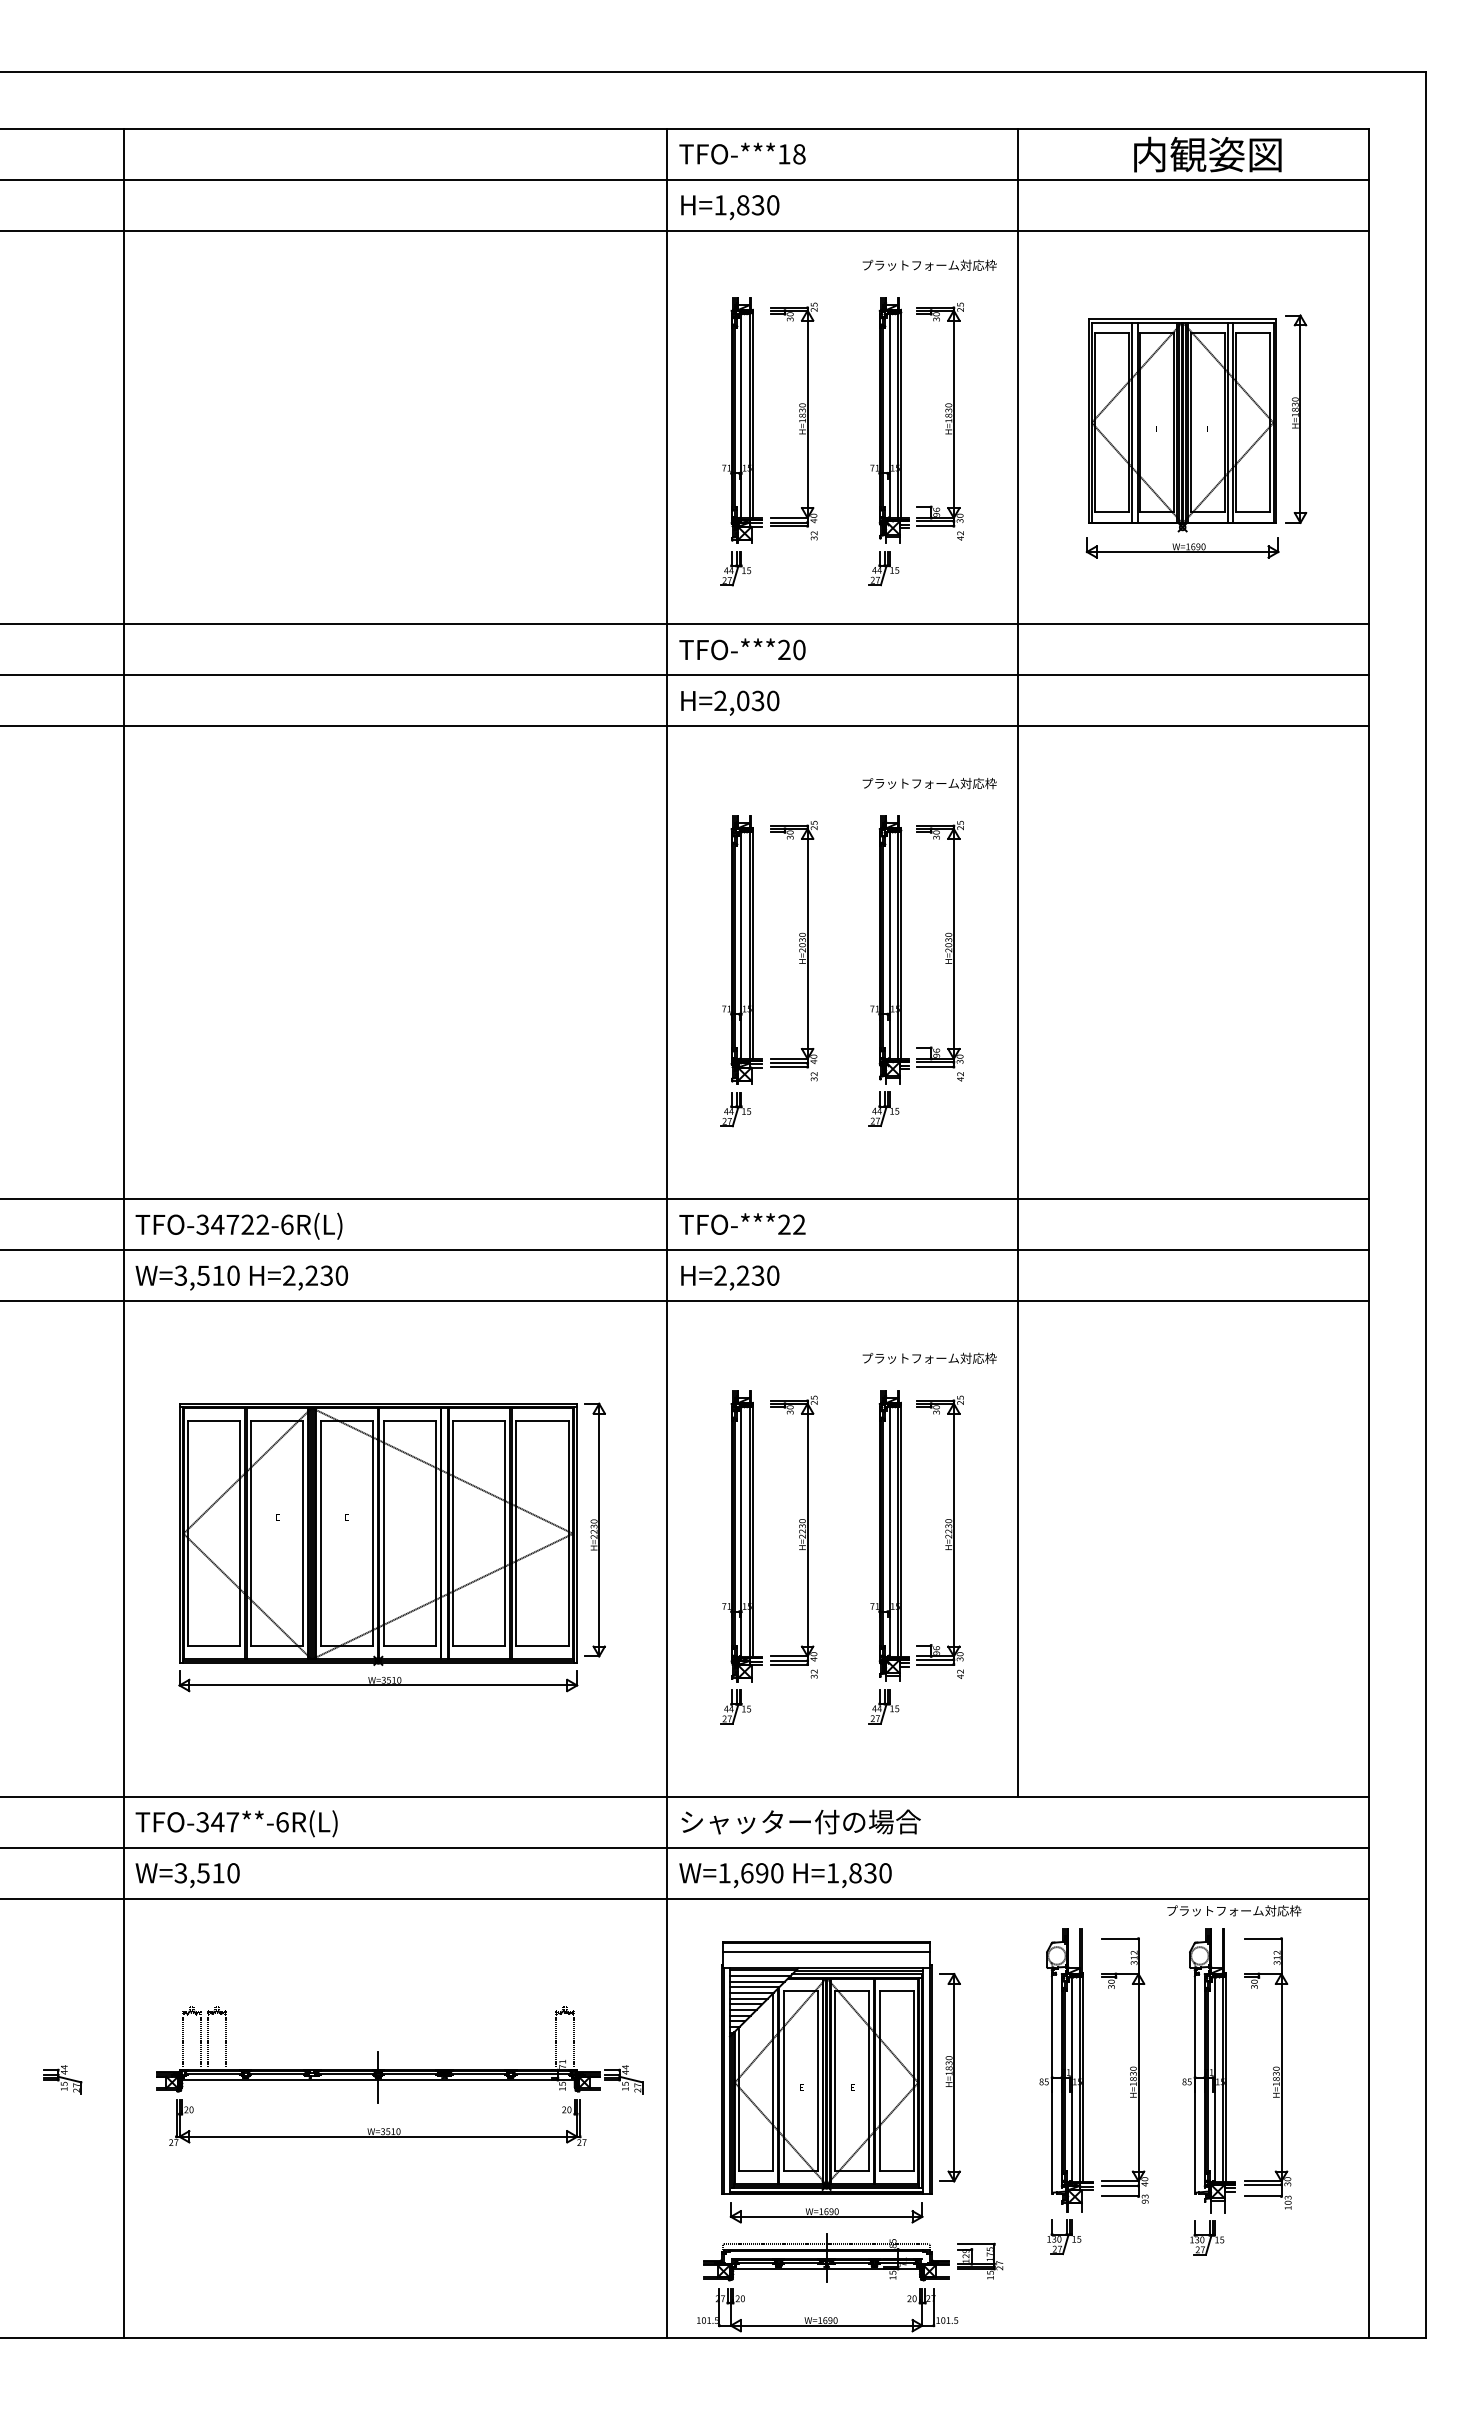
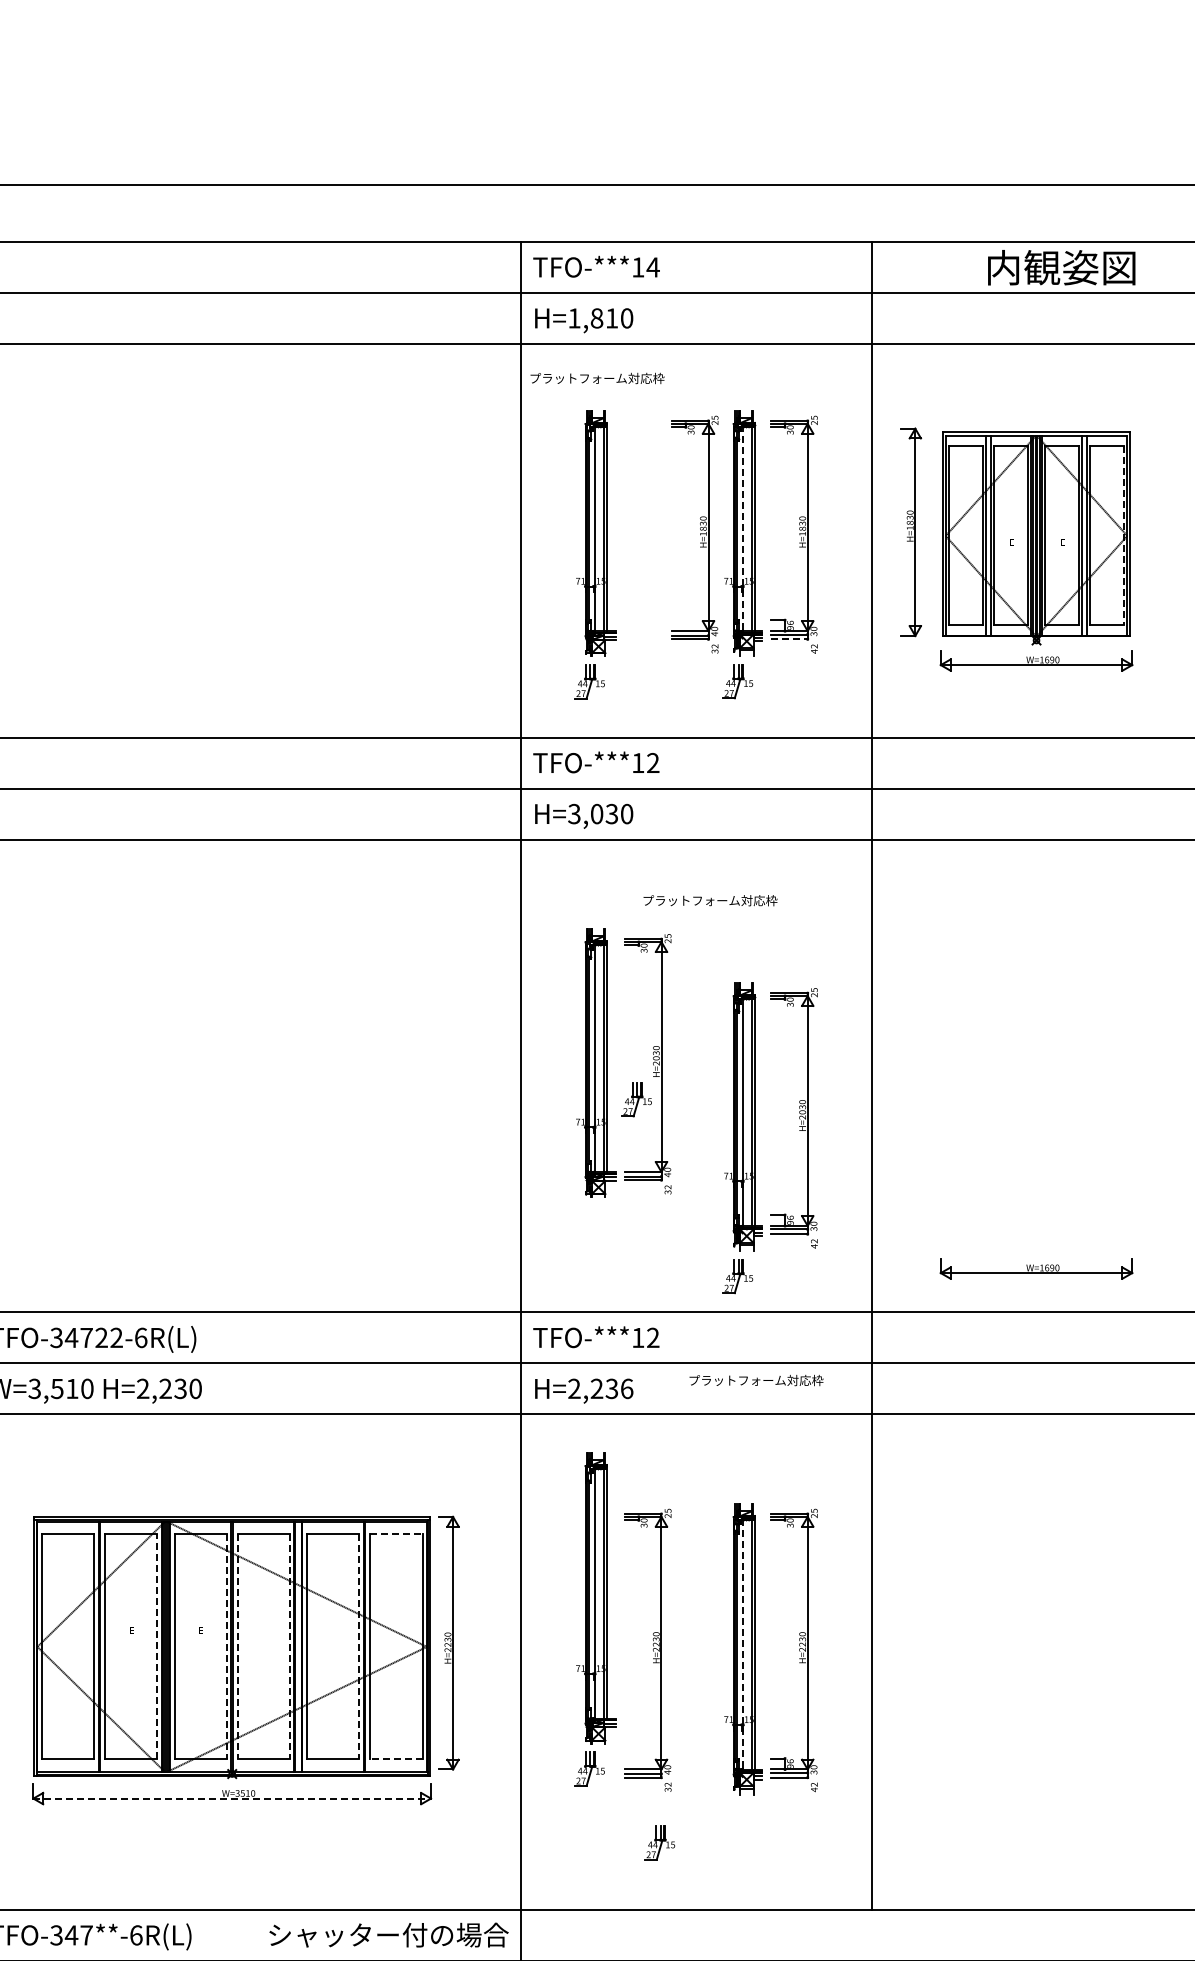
text: (799, 154) -> (653, 267), TFO-***18 -> TFO-***14
text: (757, 205) -> (611, 318), H=1,830 -> H=1,810
text: (929, 264) -> (597, 377), moved
line: (889, 415) -> (743, 528), solid -> dashed
part: (1296, 418) -> (911, 531), moved
part: (793, 421) -> (694, 534), moved
line: (1269, 422) -> (1123, 535), solid -> dashed
line: (935, 526) -> (789, 639), solid -> dashed
text: (791, 649) -> (645, 762), TFO-***20 -> TFO-***12
text: (720, 701) -> (574, 814), H=2,030 -> H=3,030
text: (929, 783) -> (710, 900), moved
part: (901, 970) -> (755, 1137), moved
part: (735, 1109) -> (636, 1099), moved
part: (1182, 1155) -> (1036, 1268), added
text: (784, 1224) -> (638, 1337), TFO-***22 -> TFO-***12
text: (773, 1275) -> (627, 1388), H=2,230 -> H=2,236
text: (929, 1357) -> (756, 1379), moved
line: (543, 1420) -> (397, 1533), solid -> dashed
line: (889, 1531) -> (743, 1644), solid -> dashed
line: (303, 1532) -> (157, 1645), solid -> dashed
line: (372, 1533) -> (226, 1646), solid -> dashed
line: (384, 1533) -> (238, 1646), solid -> dashed
line: (436, 1533) -> (290, 1646), solid -> dashed
line: (505, 1533) -> (359, 1646), solid -> dashed
part: (741, 1557) -> (595, 1619), moved
line: (542, 1645) -> (396, 1758), solid -> dashed
line: (378, 1685) -> (232, 1798), solid -> dashed
part: (883, 1706) -> (659, 1842), moved
text: (800, 1821) -> (388, 1934), moved

